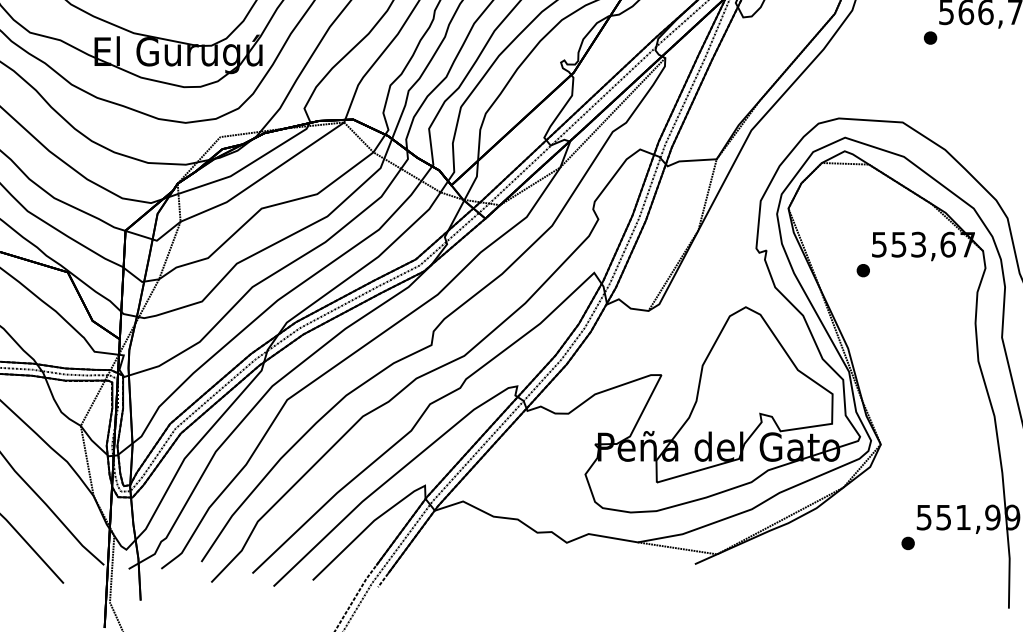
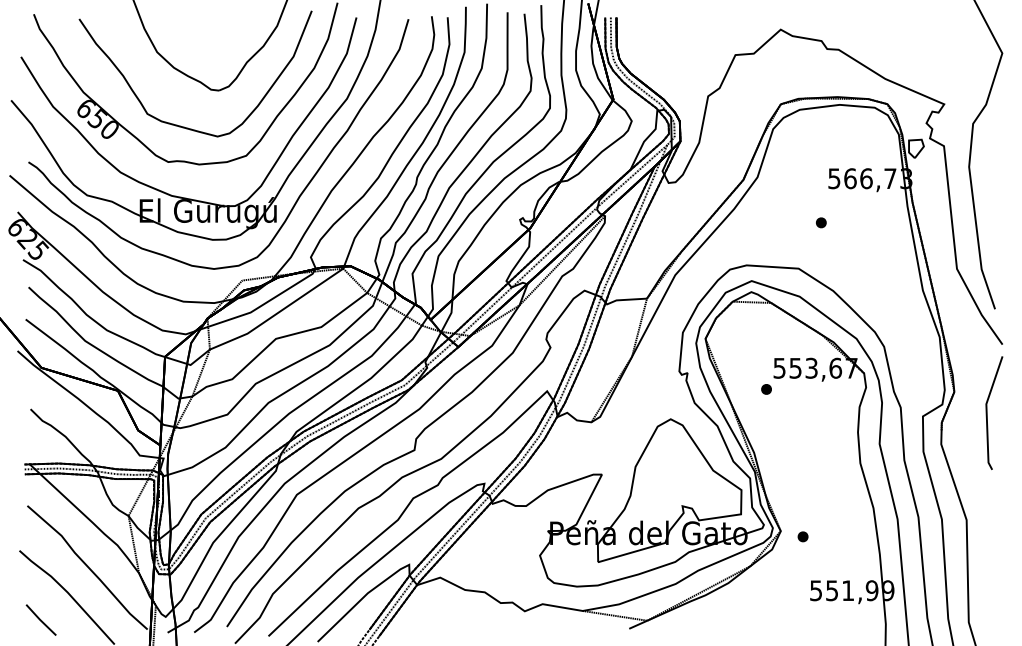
part: (930, 37) -> (821, 222), moved
part: (907, 543) -> (802, 536), moved

